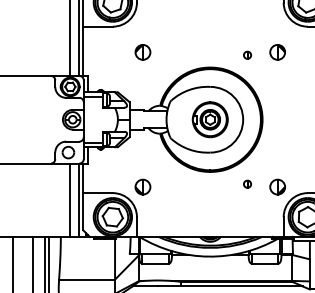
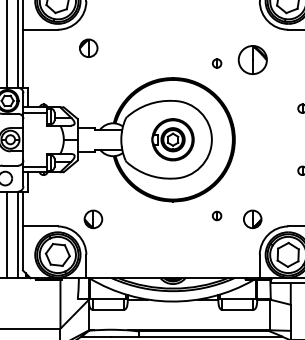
part: (142, 52) -> (88, 48), moved
part: (277, 52) -> (252, 60), size x1.6

